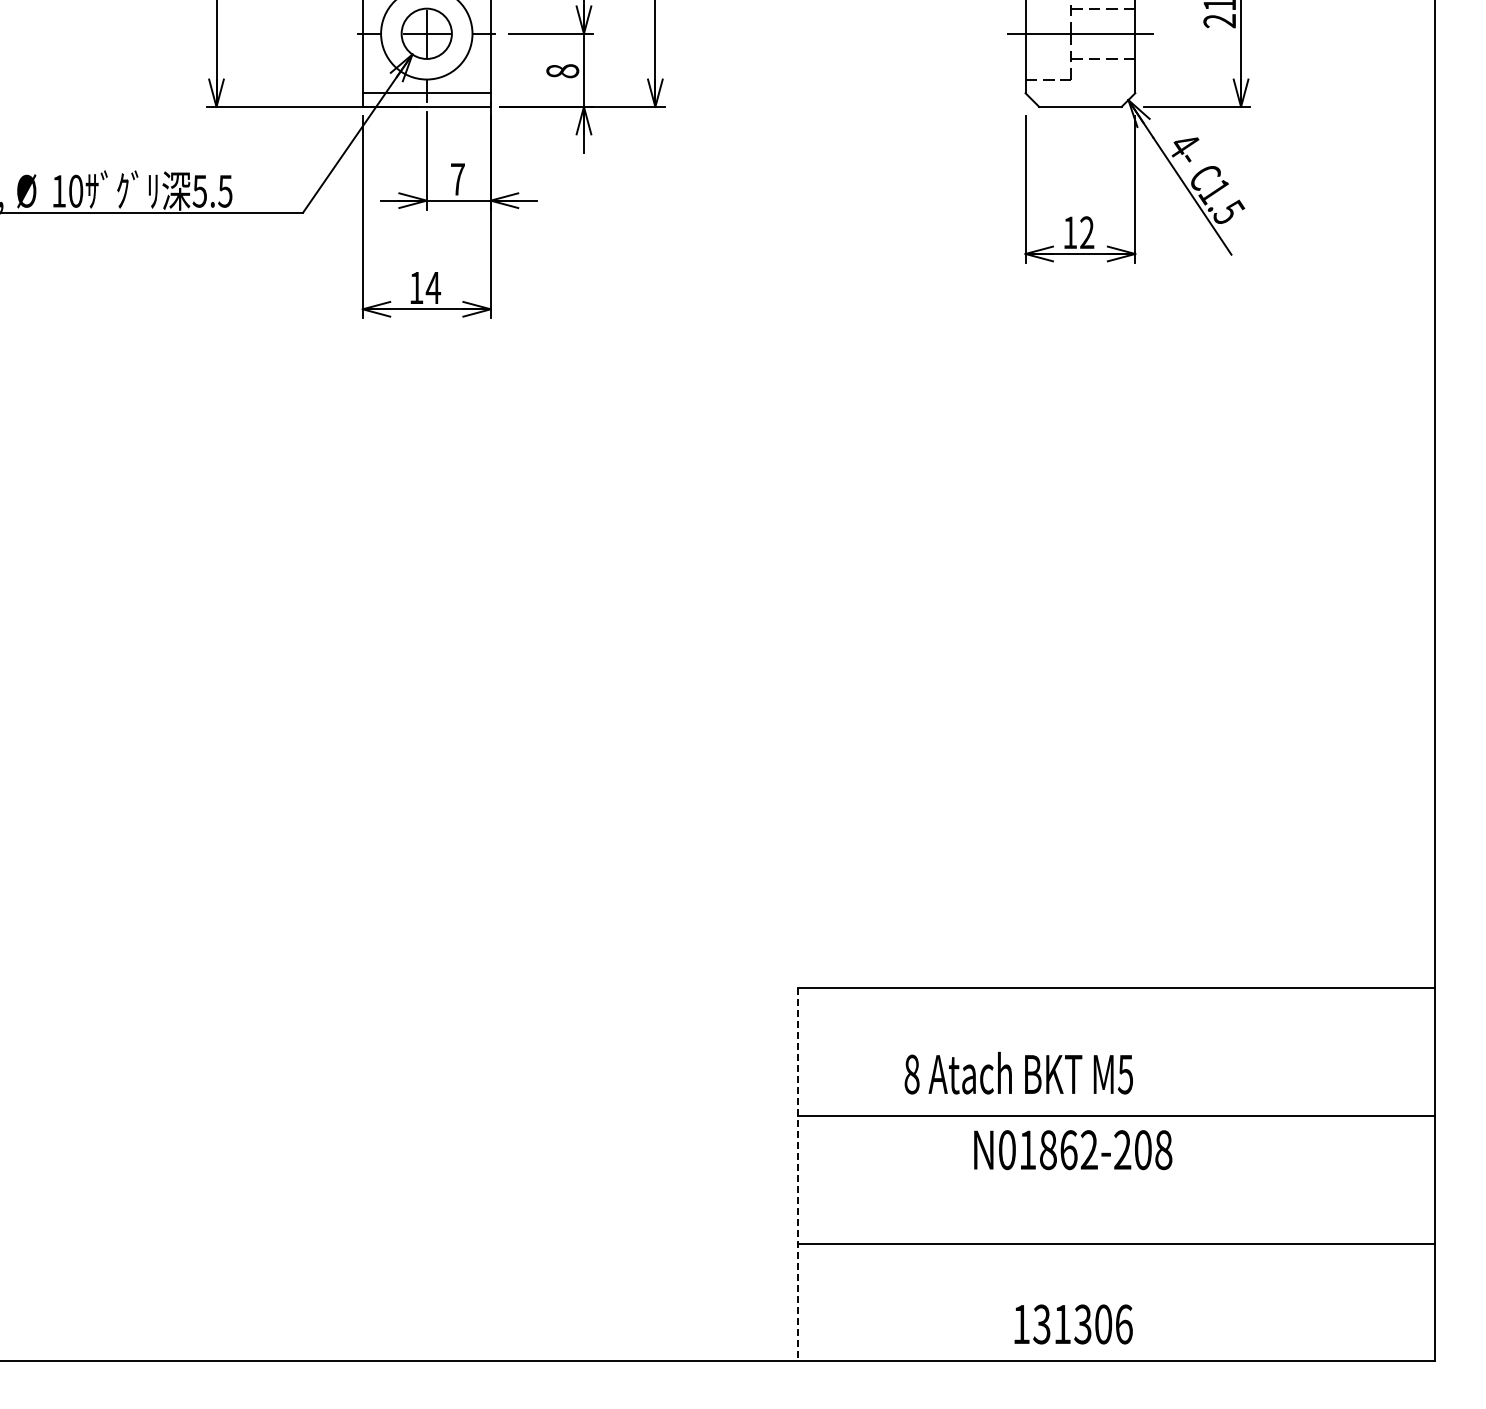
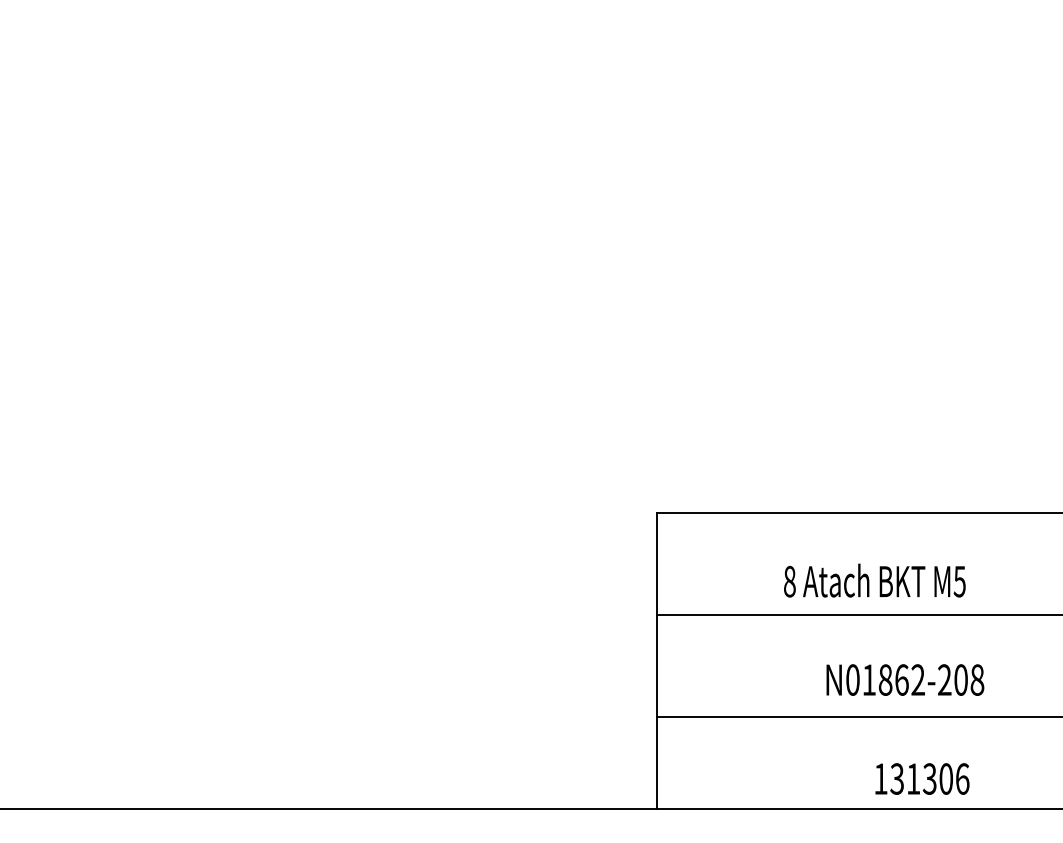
text: (1018, 1072) -> (874, 580), moved
text: (1073, 1150) -> (905, 680), moved
line: (797, 1174) -> (656, 661), dashed -> solid
text: (1073, 1324) -> (922, 779), moved

